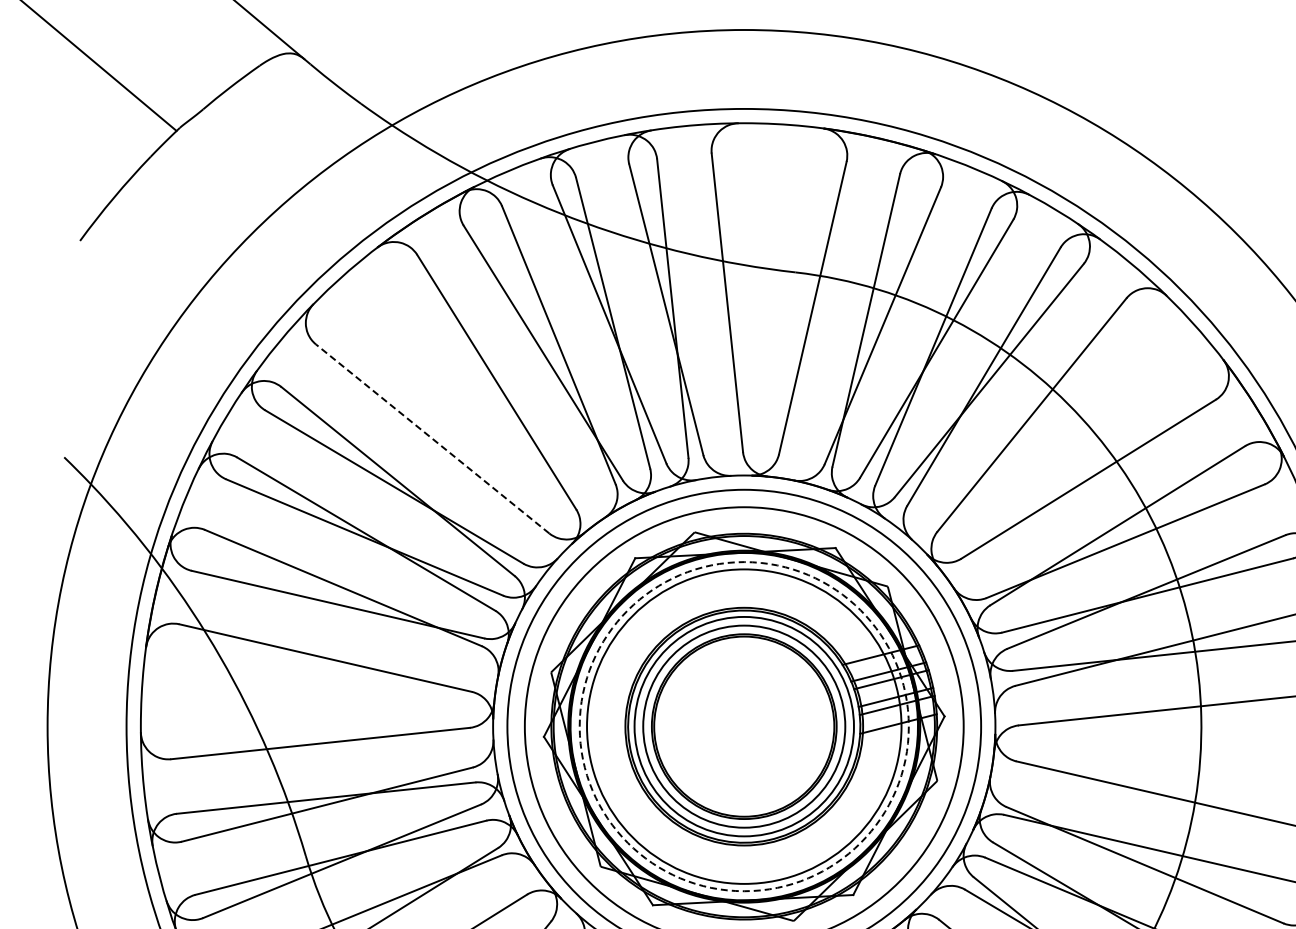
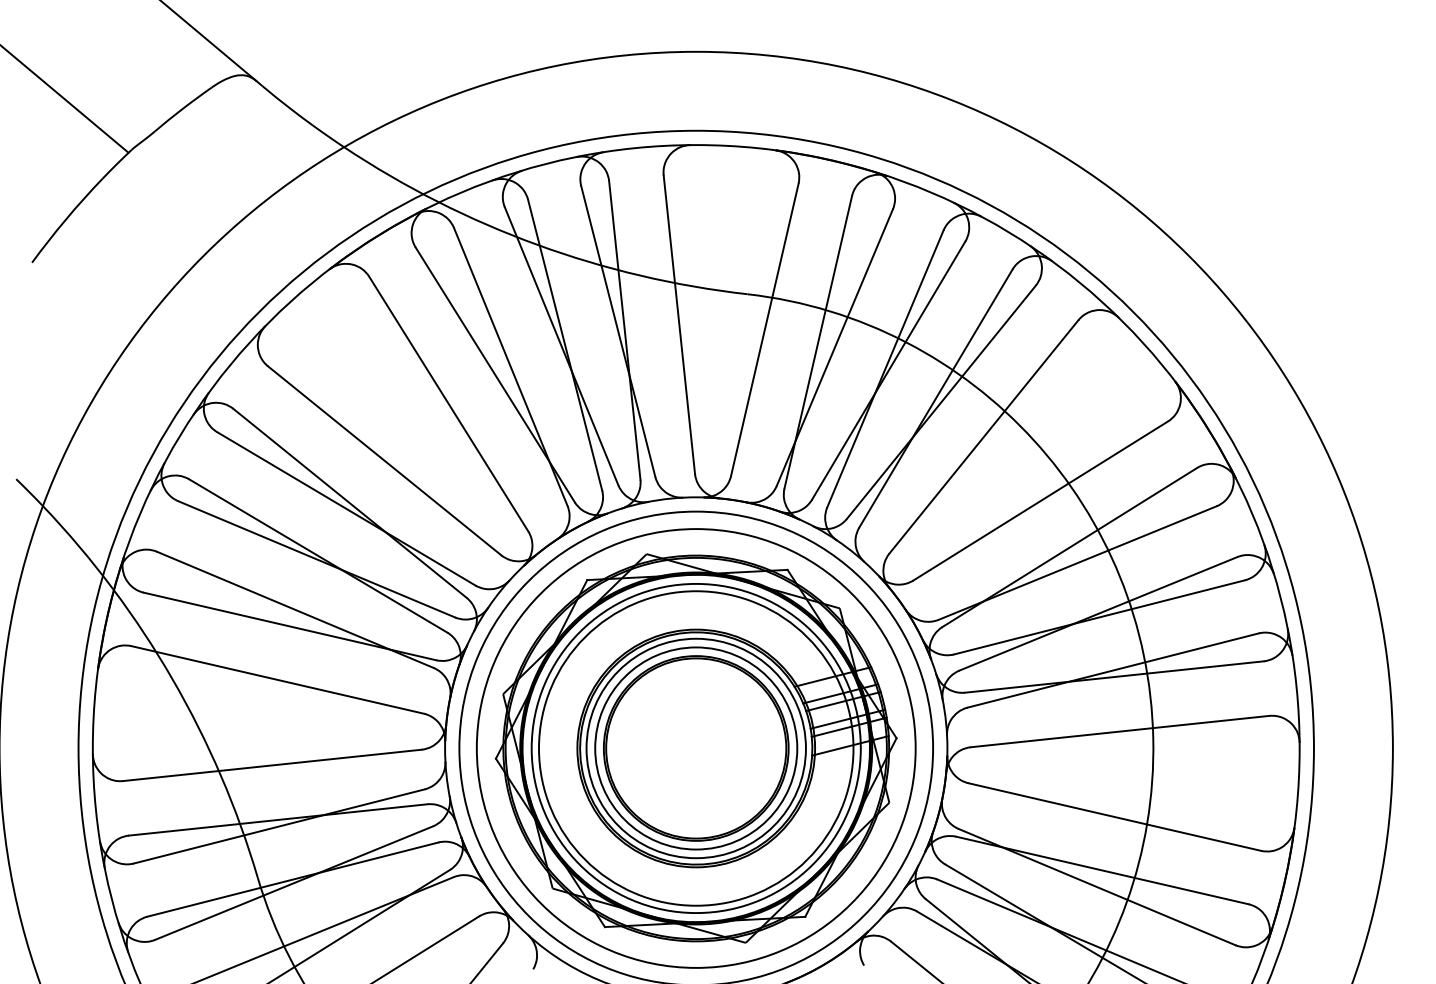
line: (432, 438) -> (384, 460), dashed -> solid
circle: (743, 726) -> (695, 748), dashed -> solid

